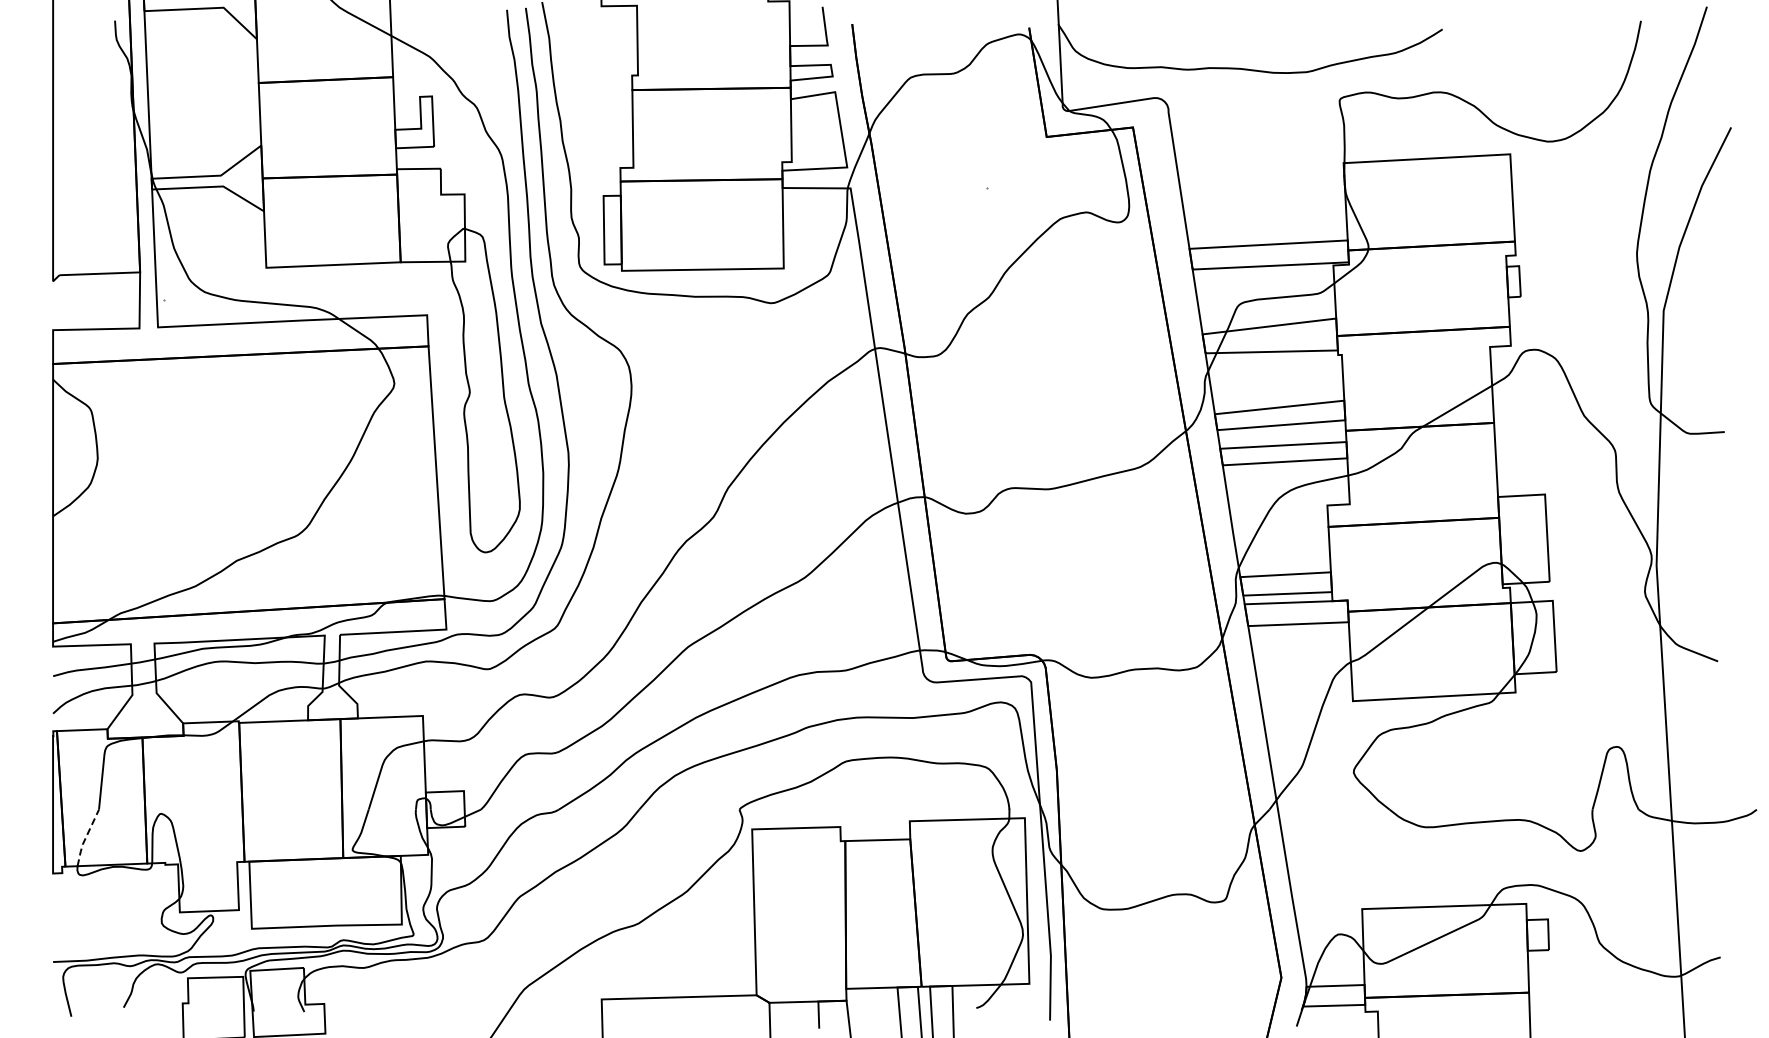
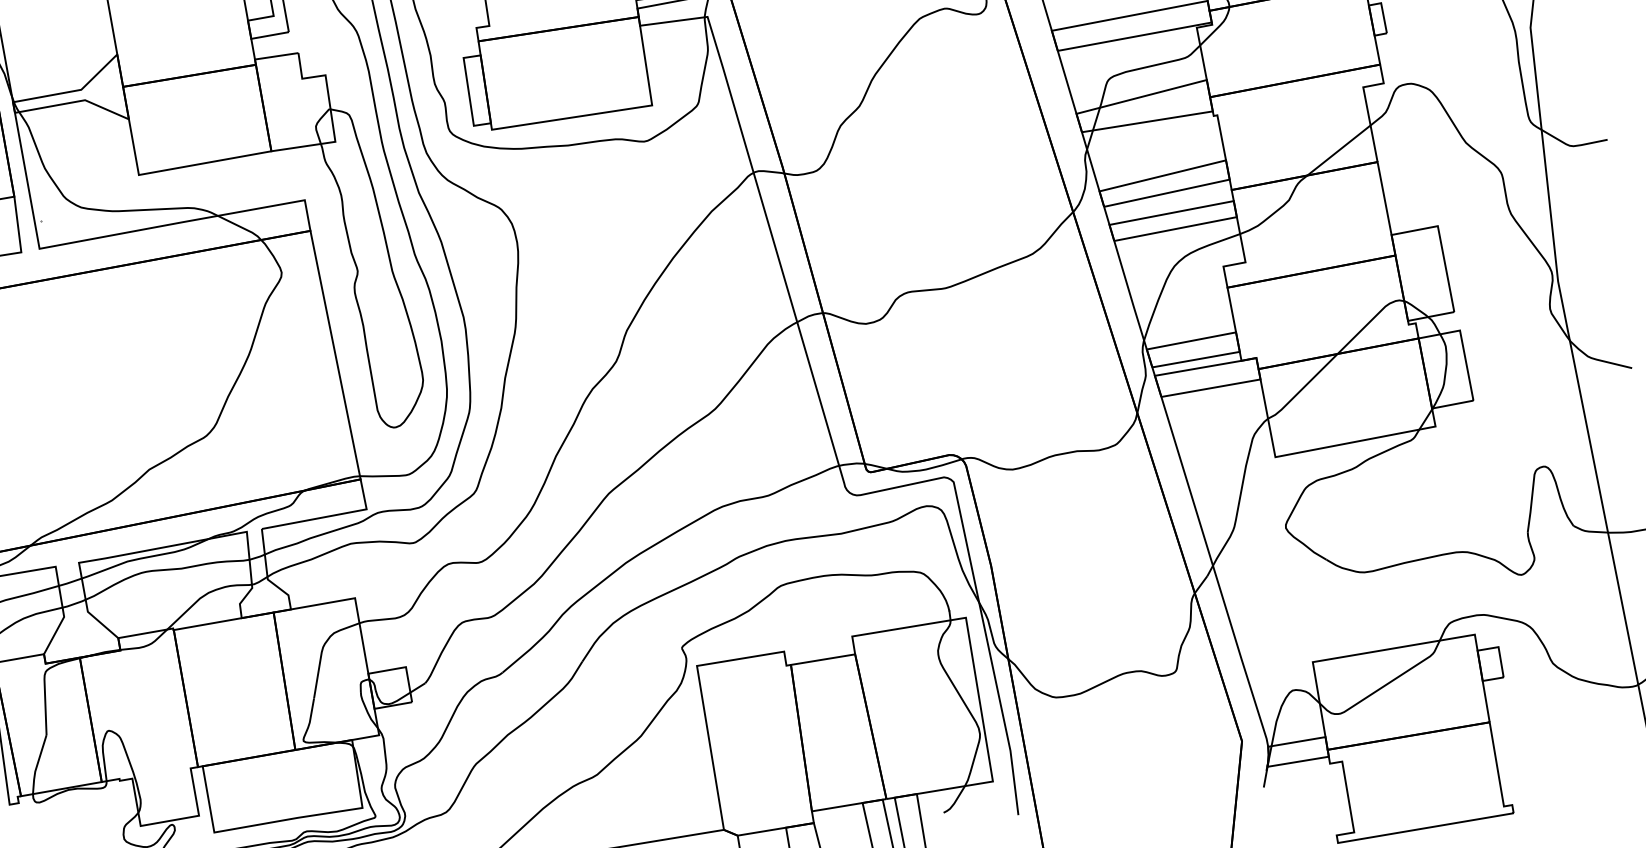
line: (85, 837) -> (36, 764), dashed -> solid

